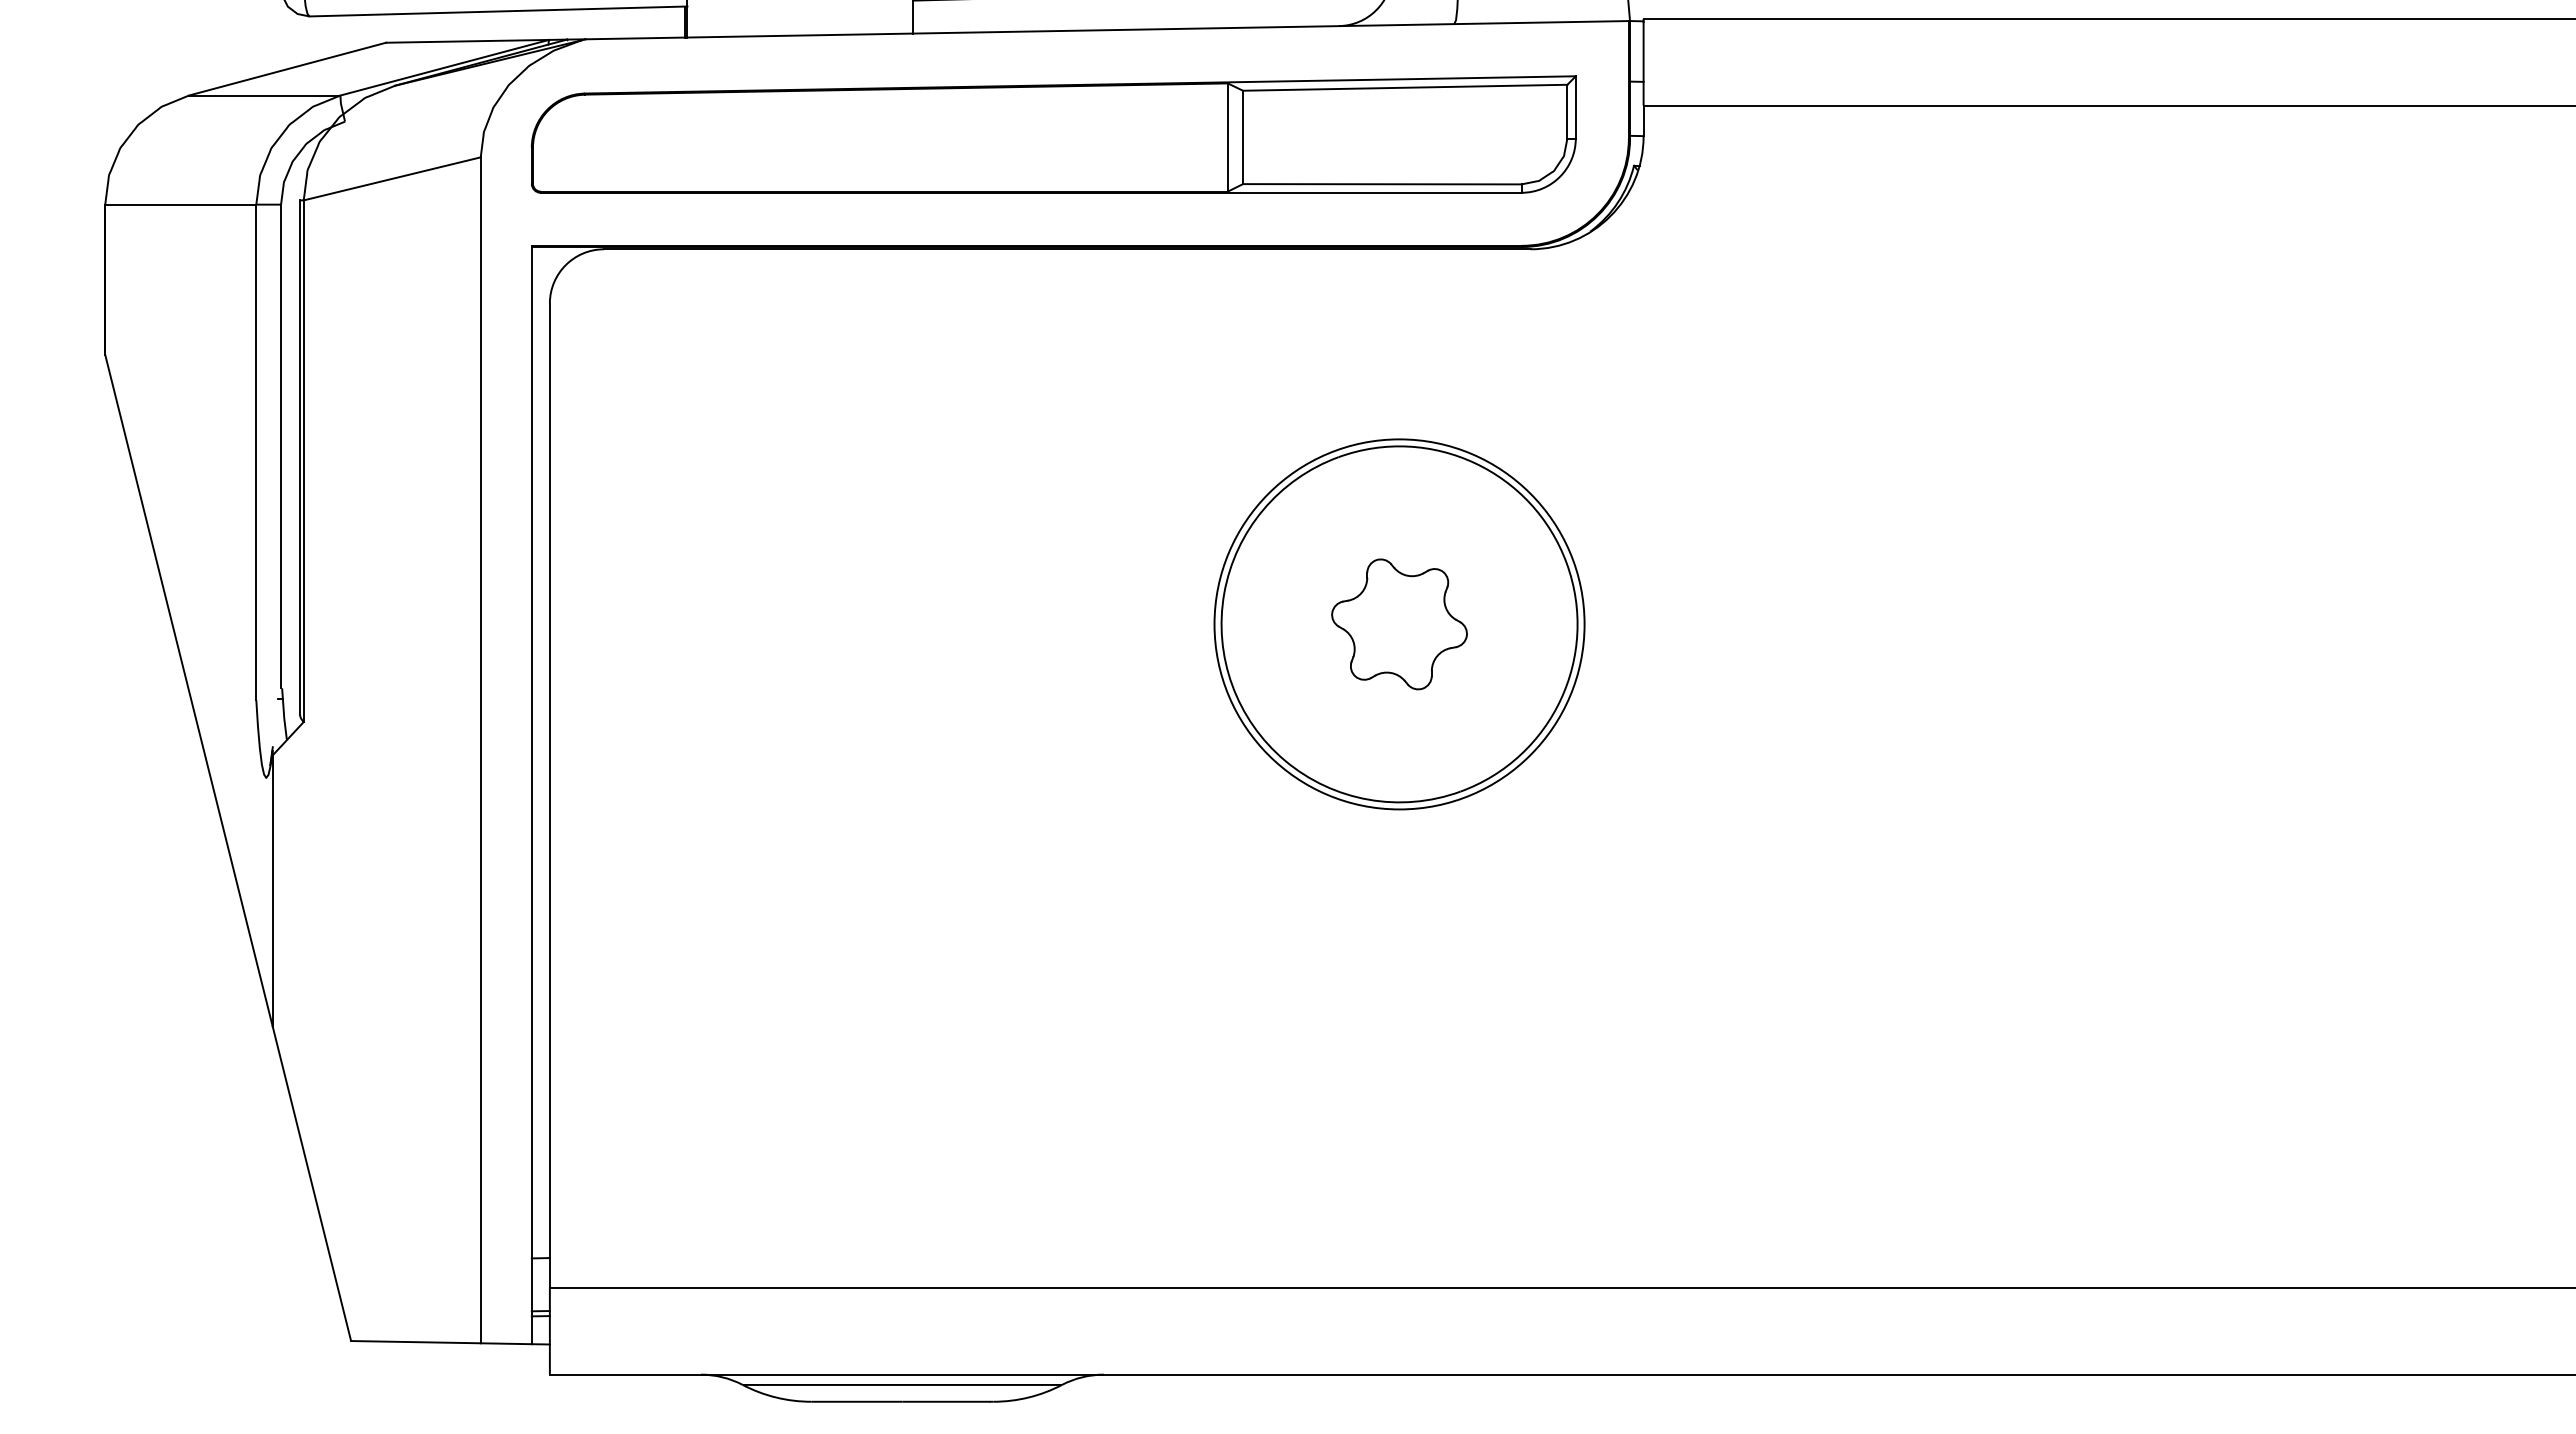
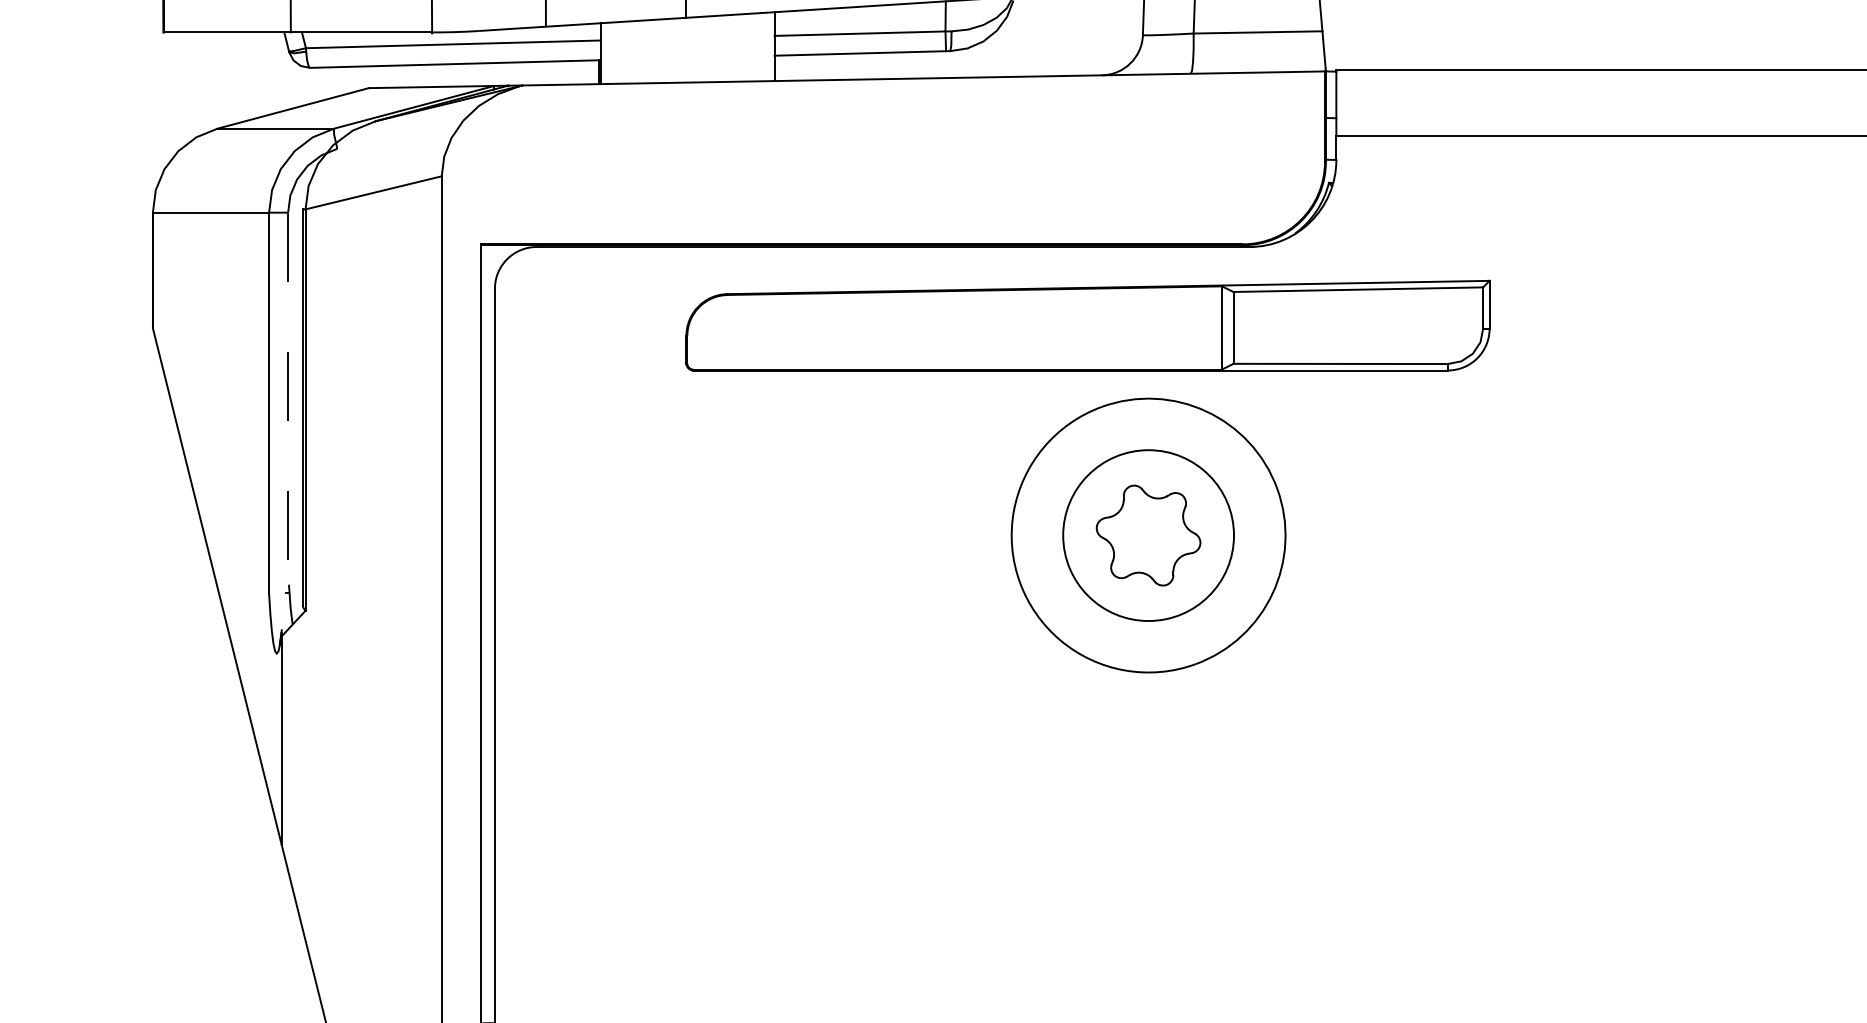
part: (1053, 134) -> (1087, 325), moved
line: (281, 446) -> (288, 398), solid -> dashed
circle: (1399, 624) -> (1148, 535), size x0.6

